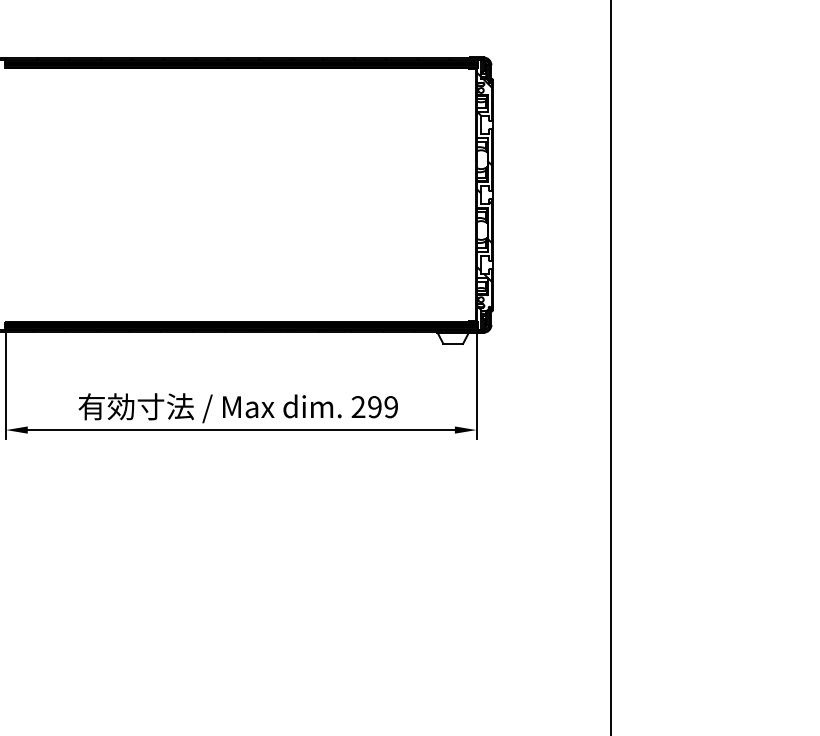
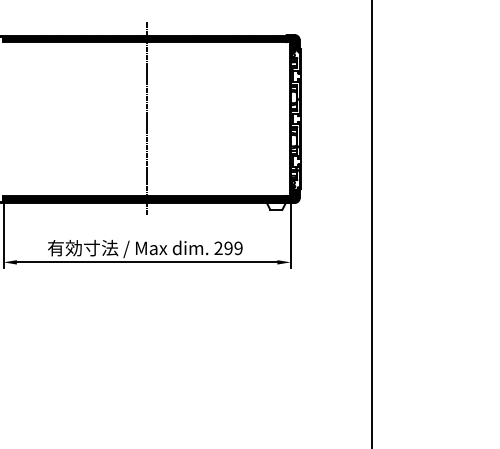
line: (241, 194) -> (147, 118), added

